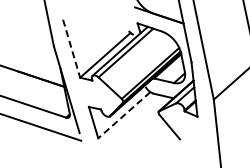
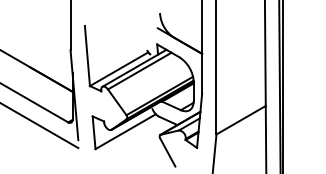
line: (71, 49) -> (87, 56), dashed -> solid
line: (124, 115) -> (125, 131), dashed -> solid

